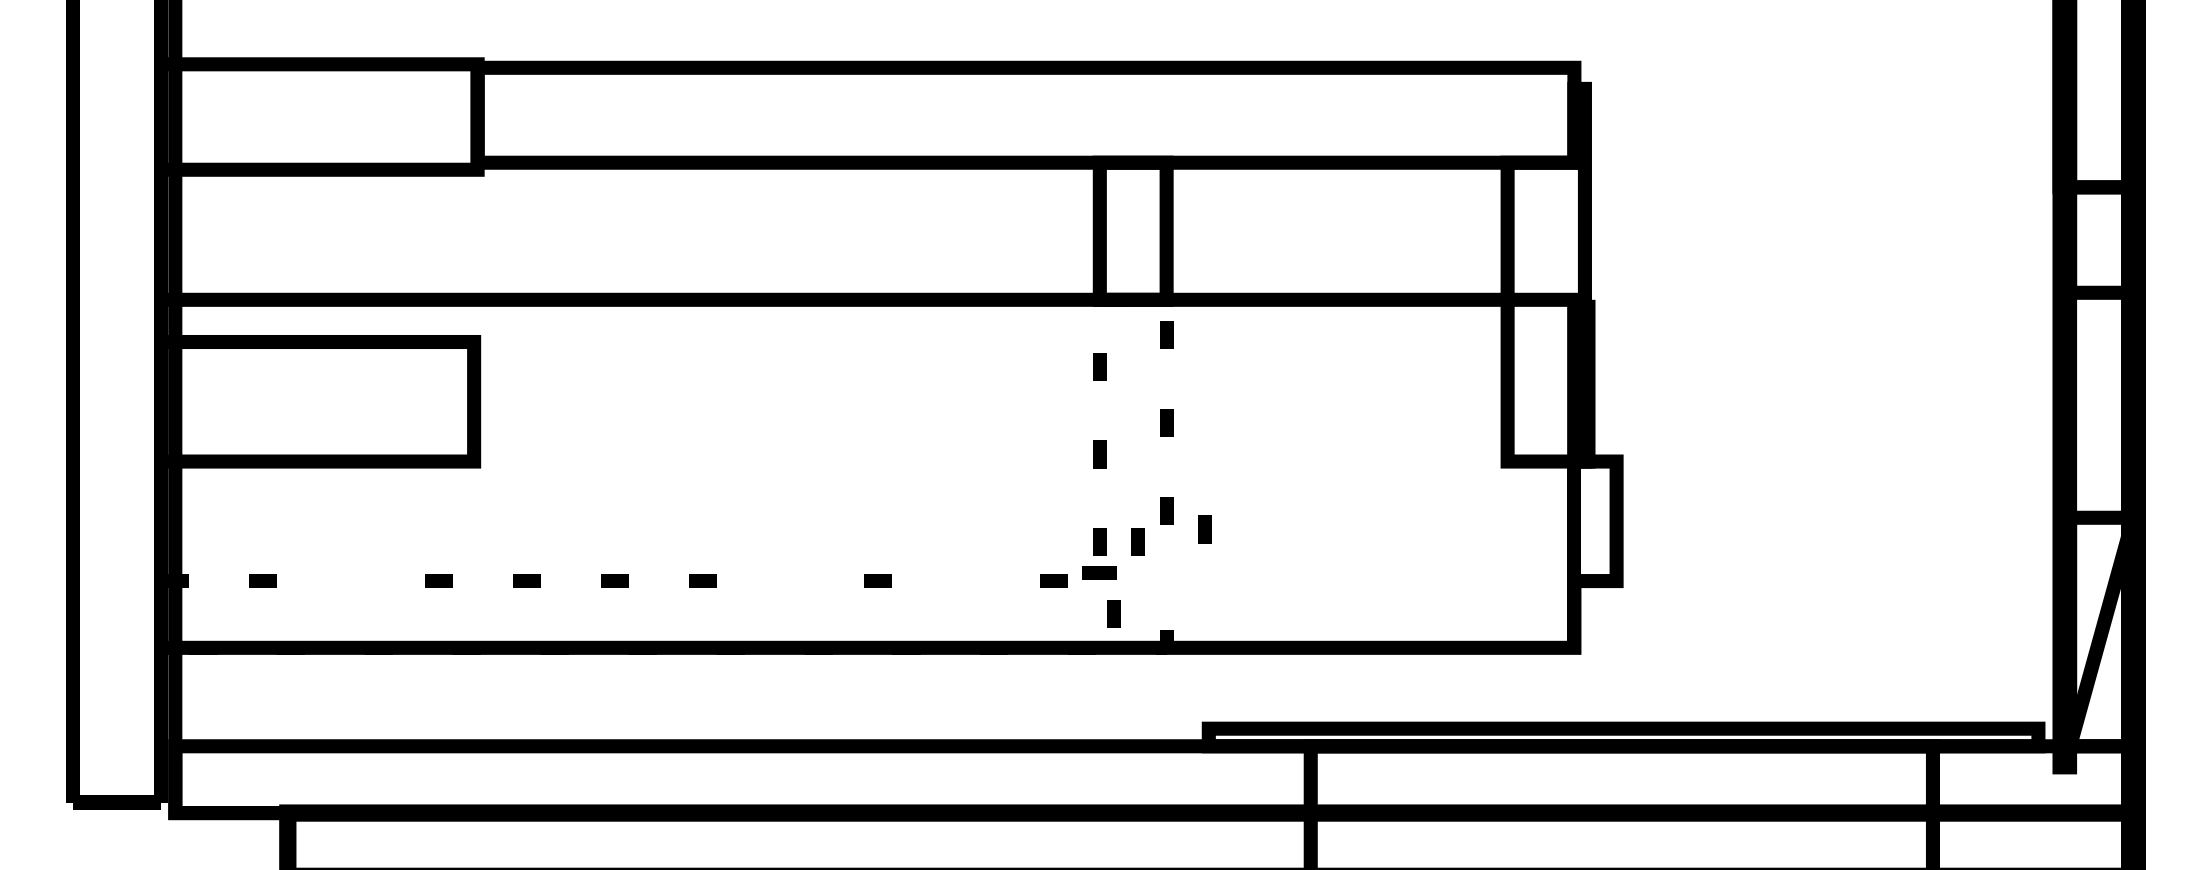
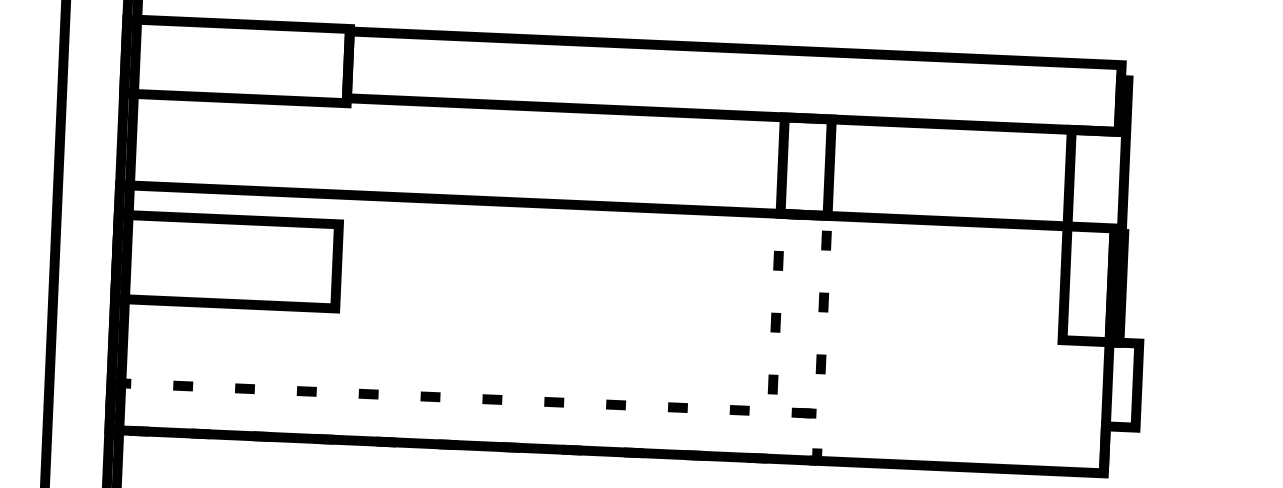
line: (1204, 529) -> (847, 378), removed
line: (1137, 541) -> (799, 385), removed
part: (1099, 572) -> (804, 412), moved
line: (350, 580) -> (244, 388), added
line: (790, 580) -> (554, 401), added
line: (965, 580) -> (677, 407), added
line: (1113, 613) -> (780, 435), removed

